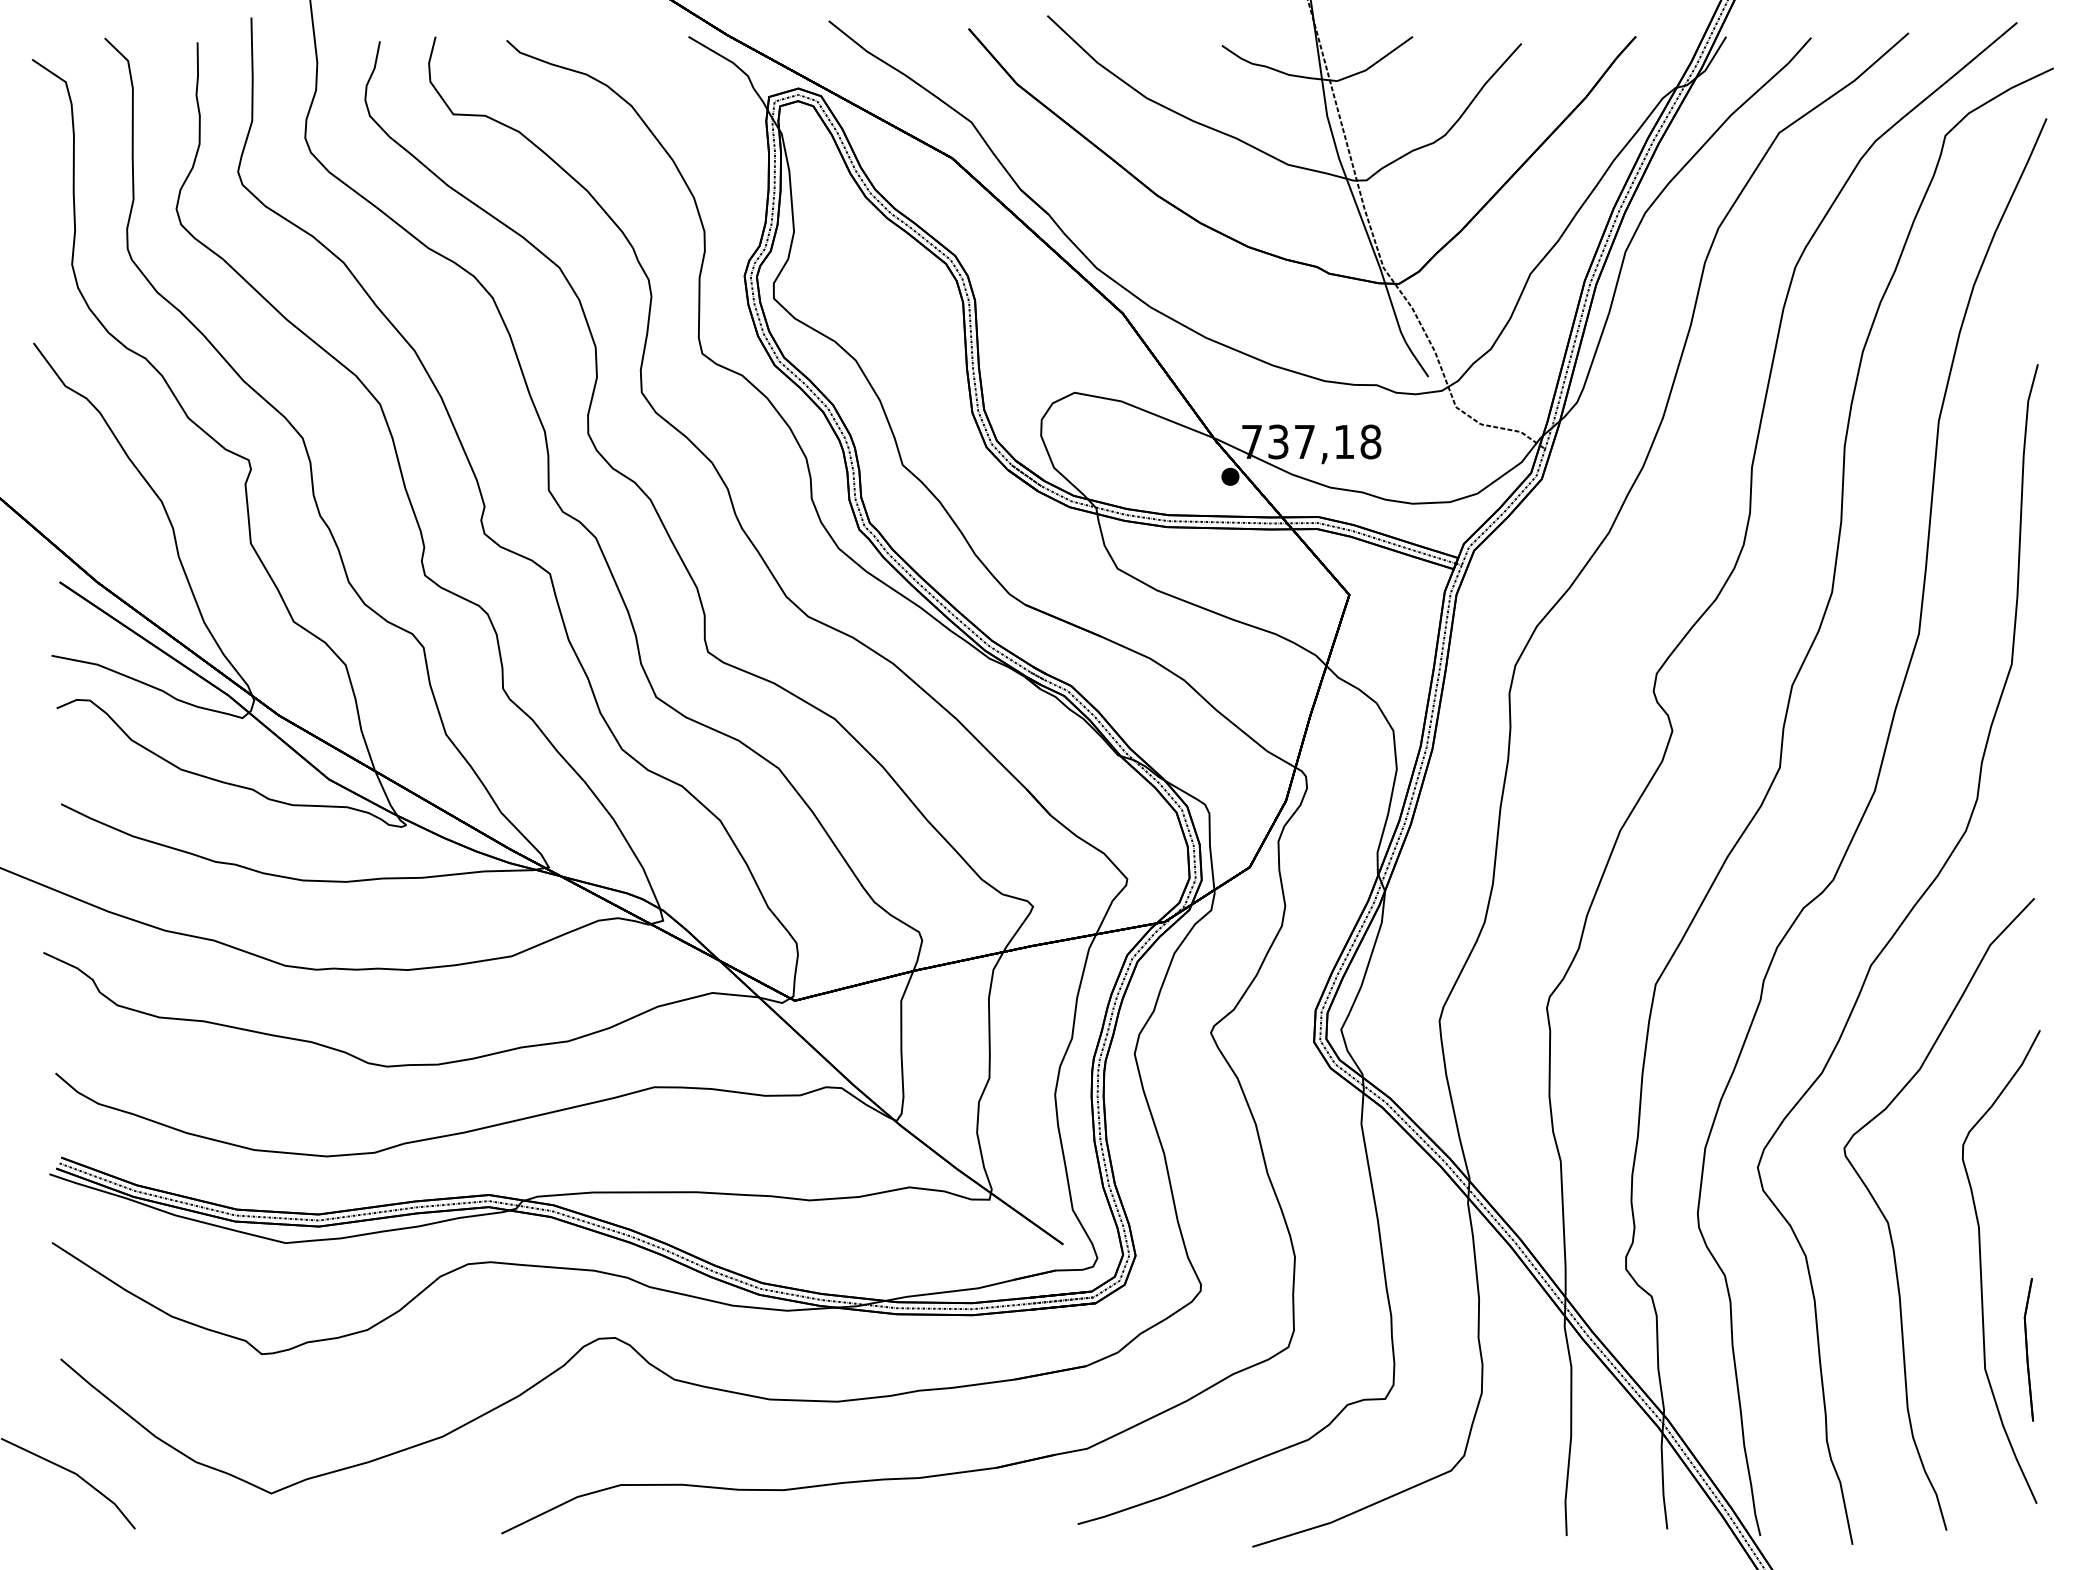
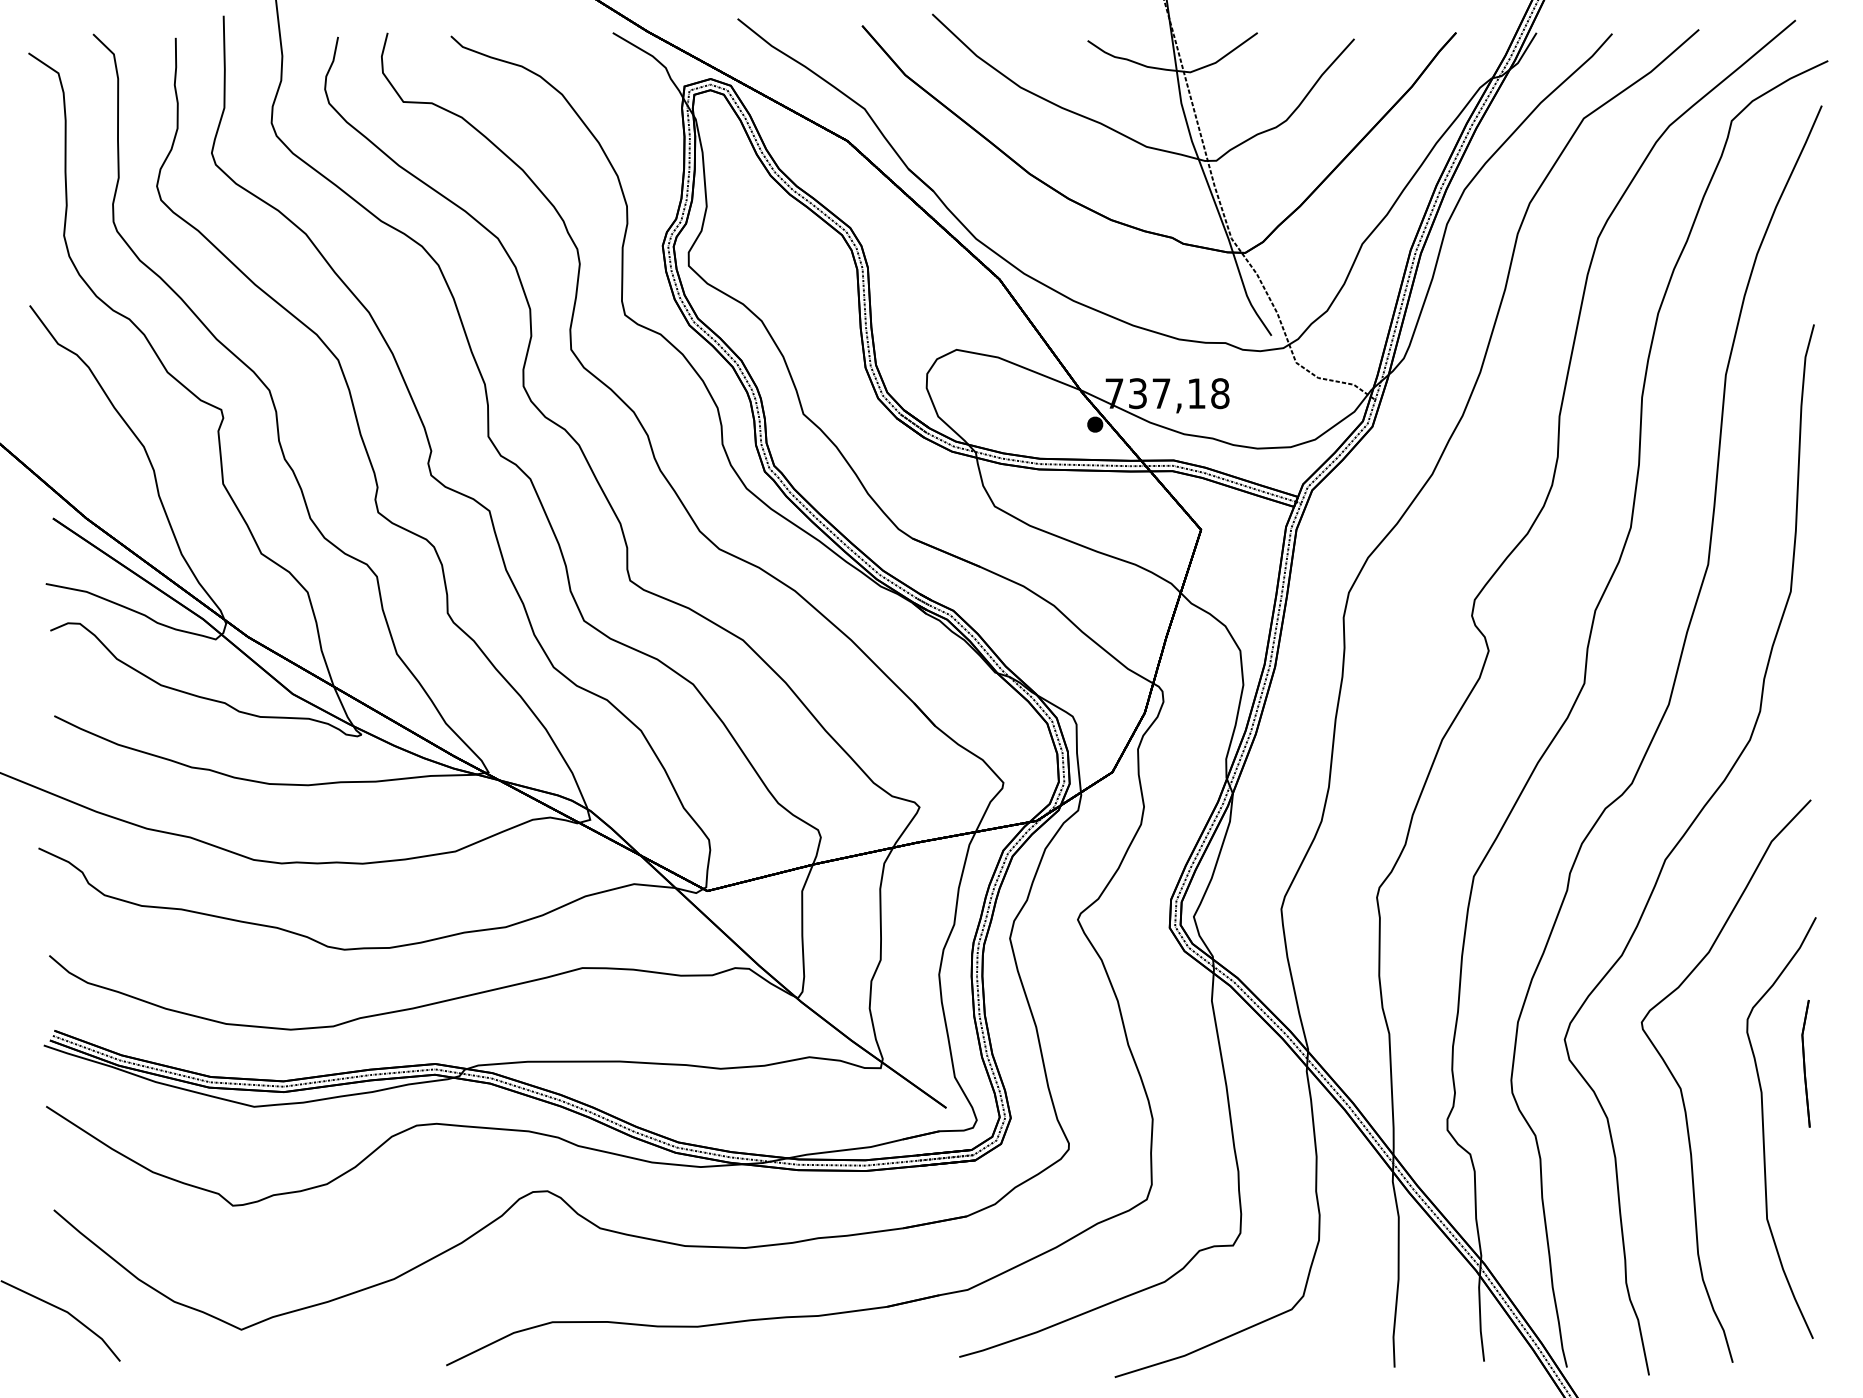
part: (2028, 1349) -> (1805, 1063), moved

